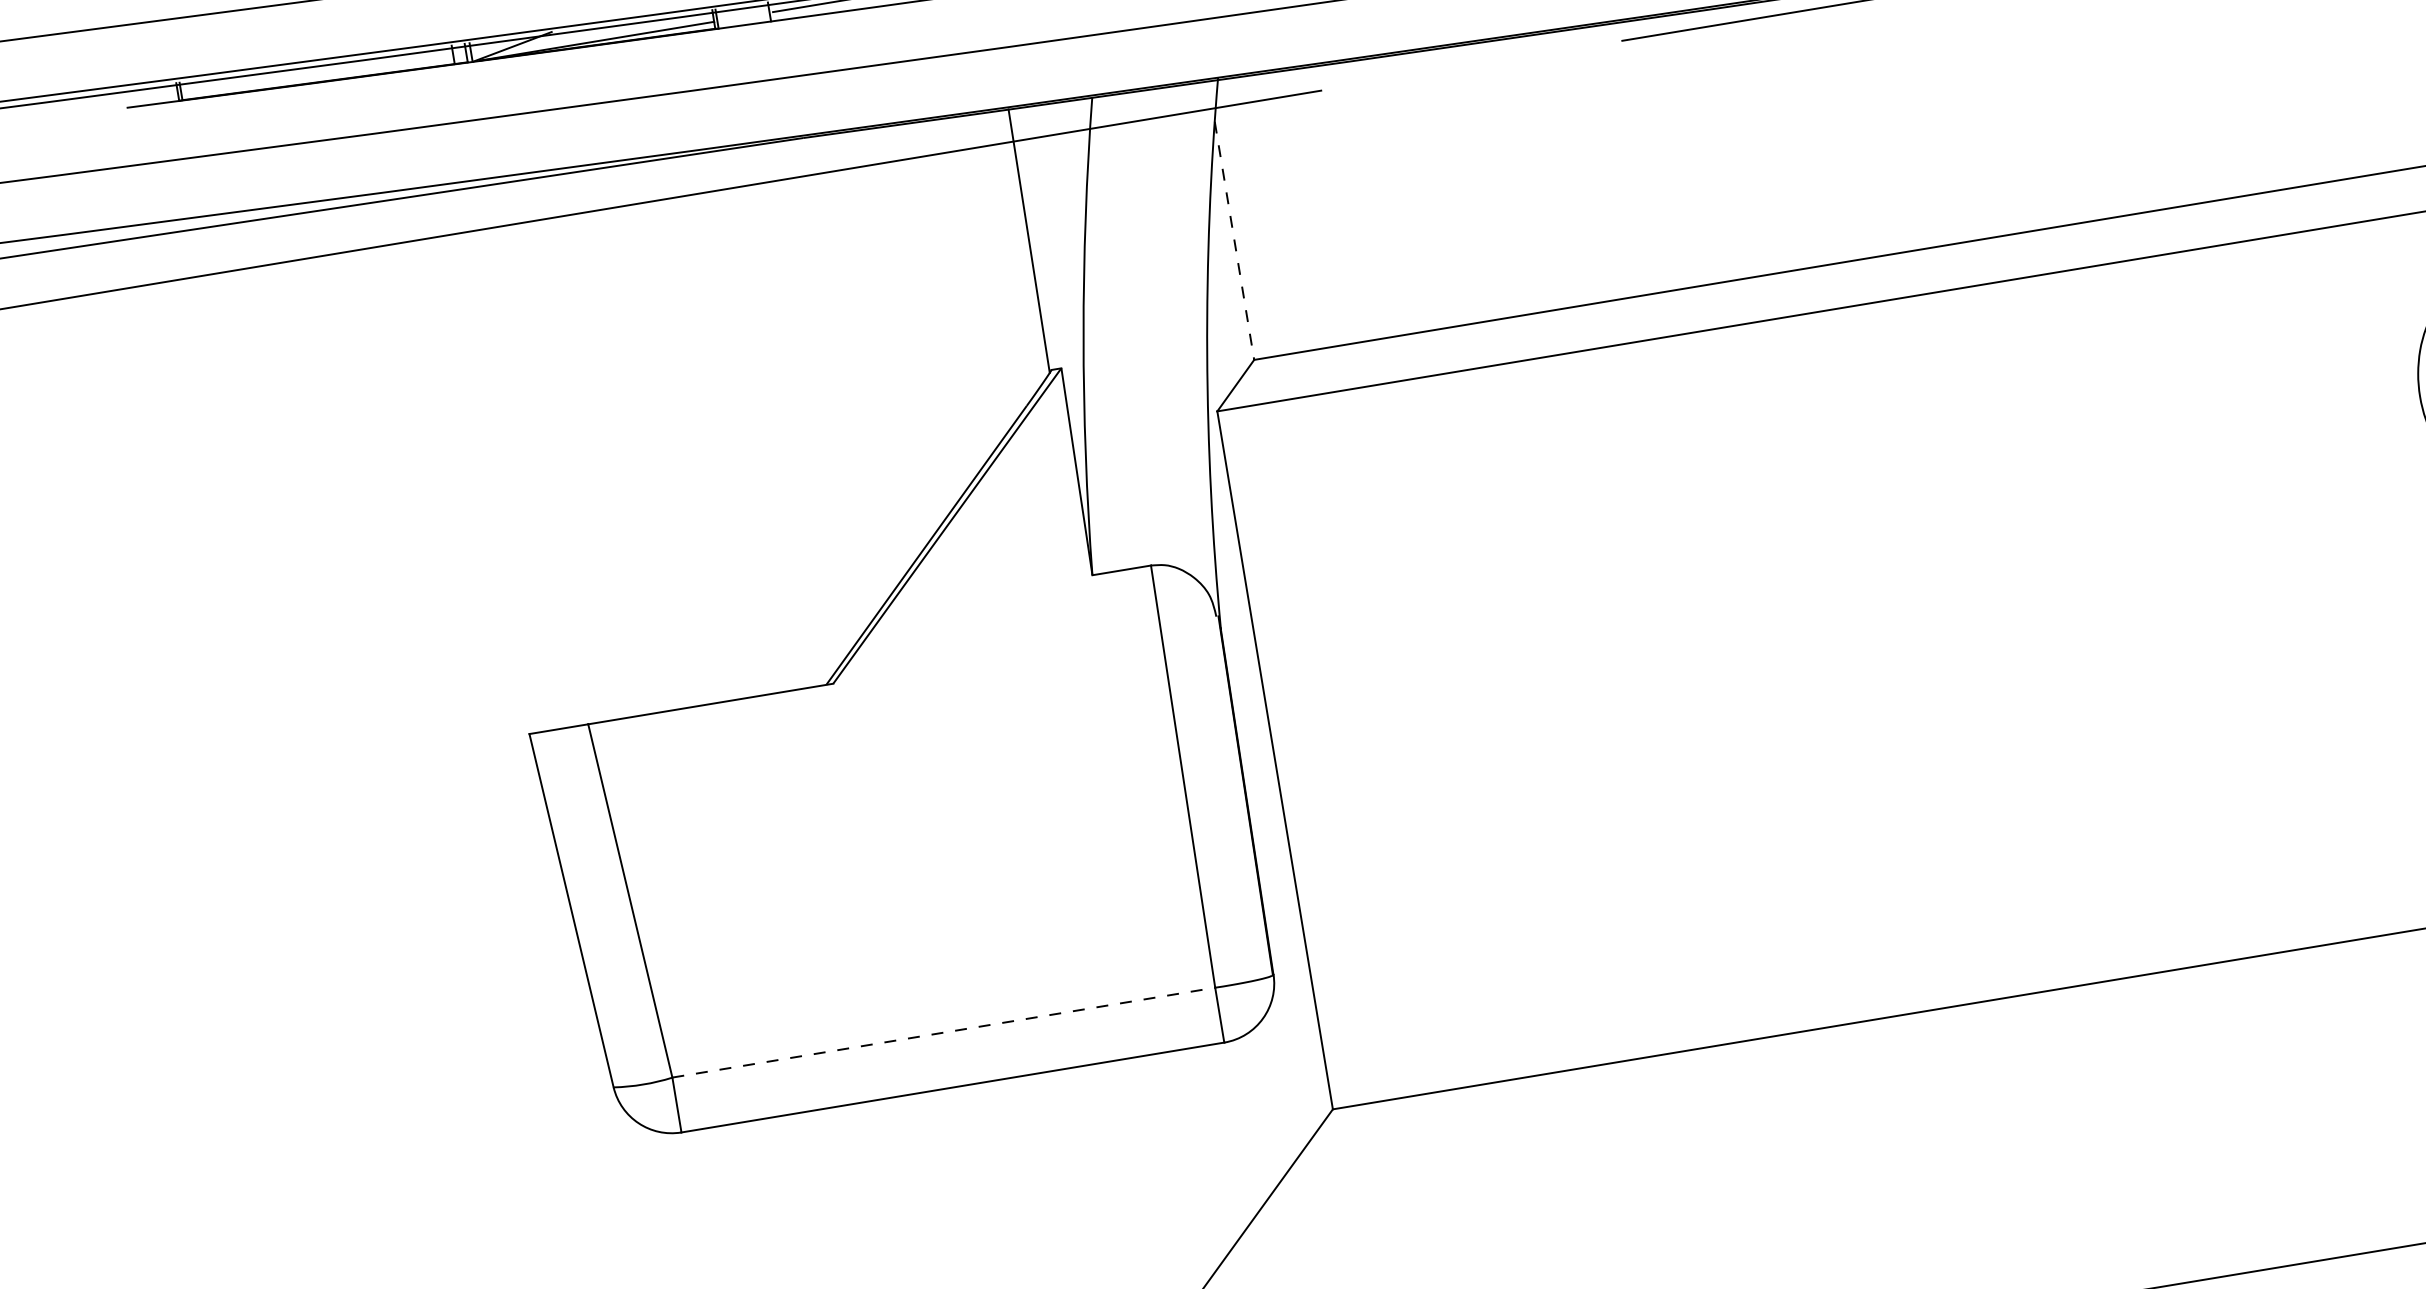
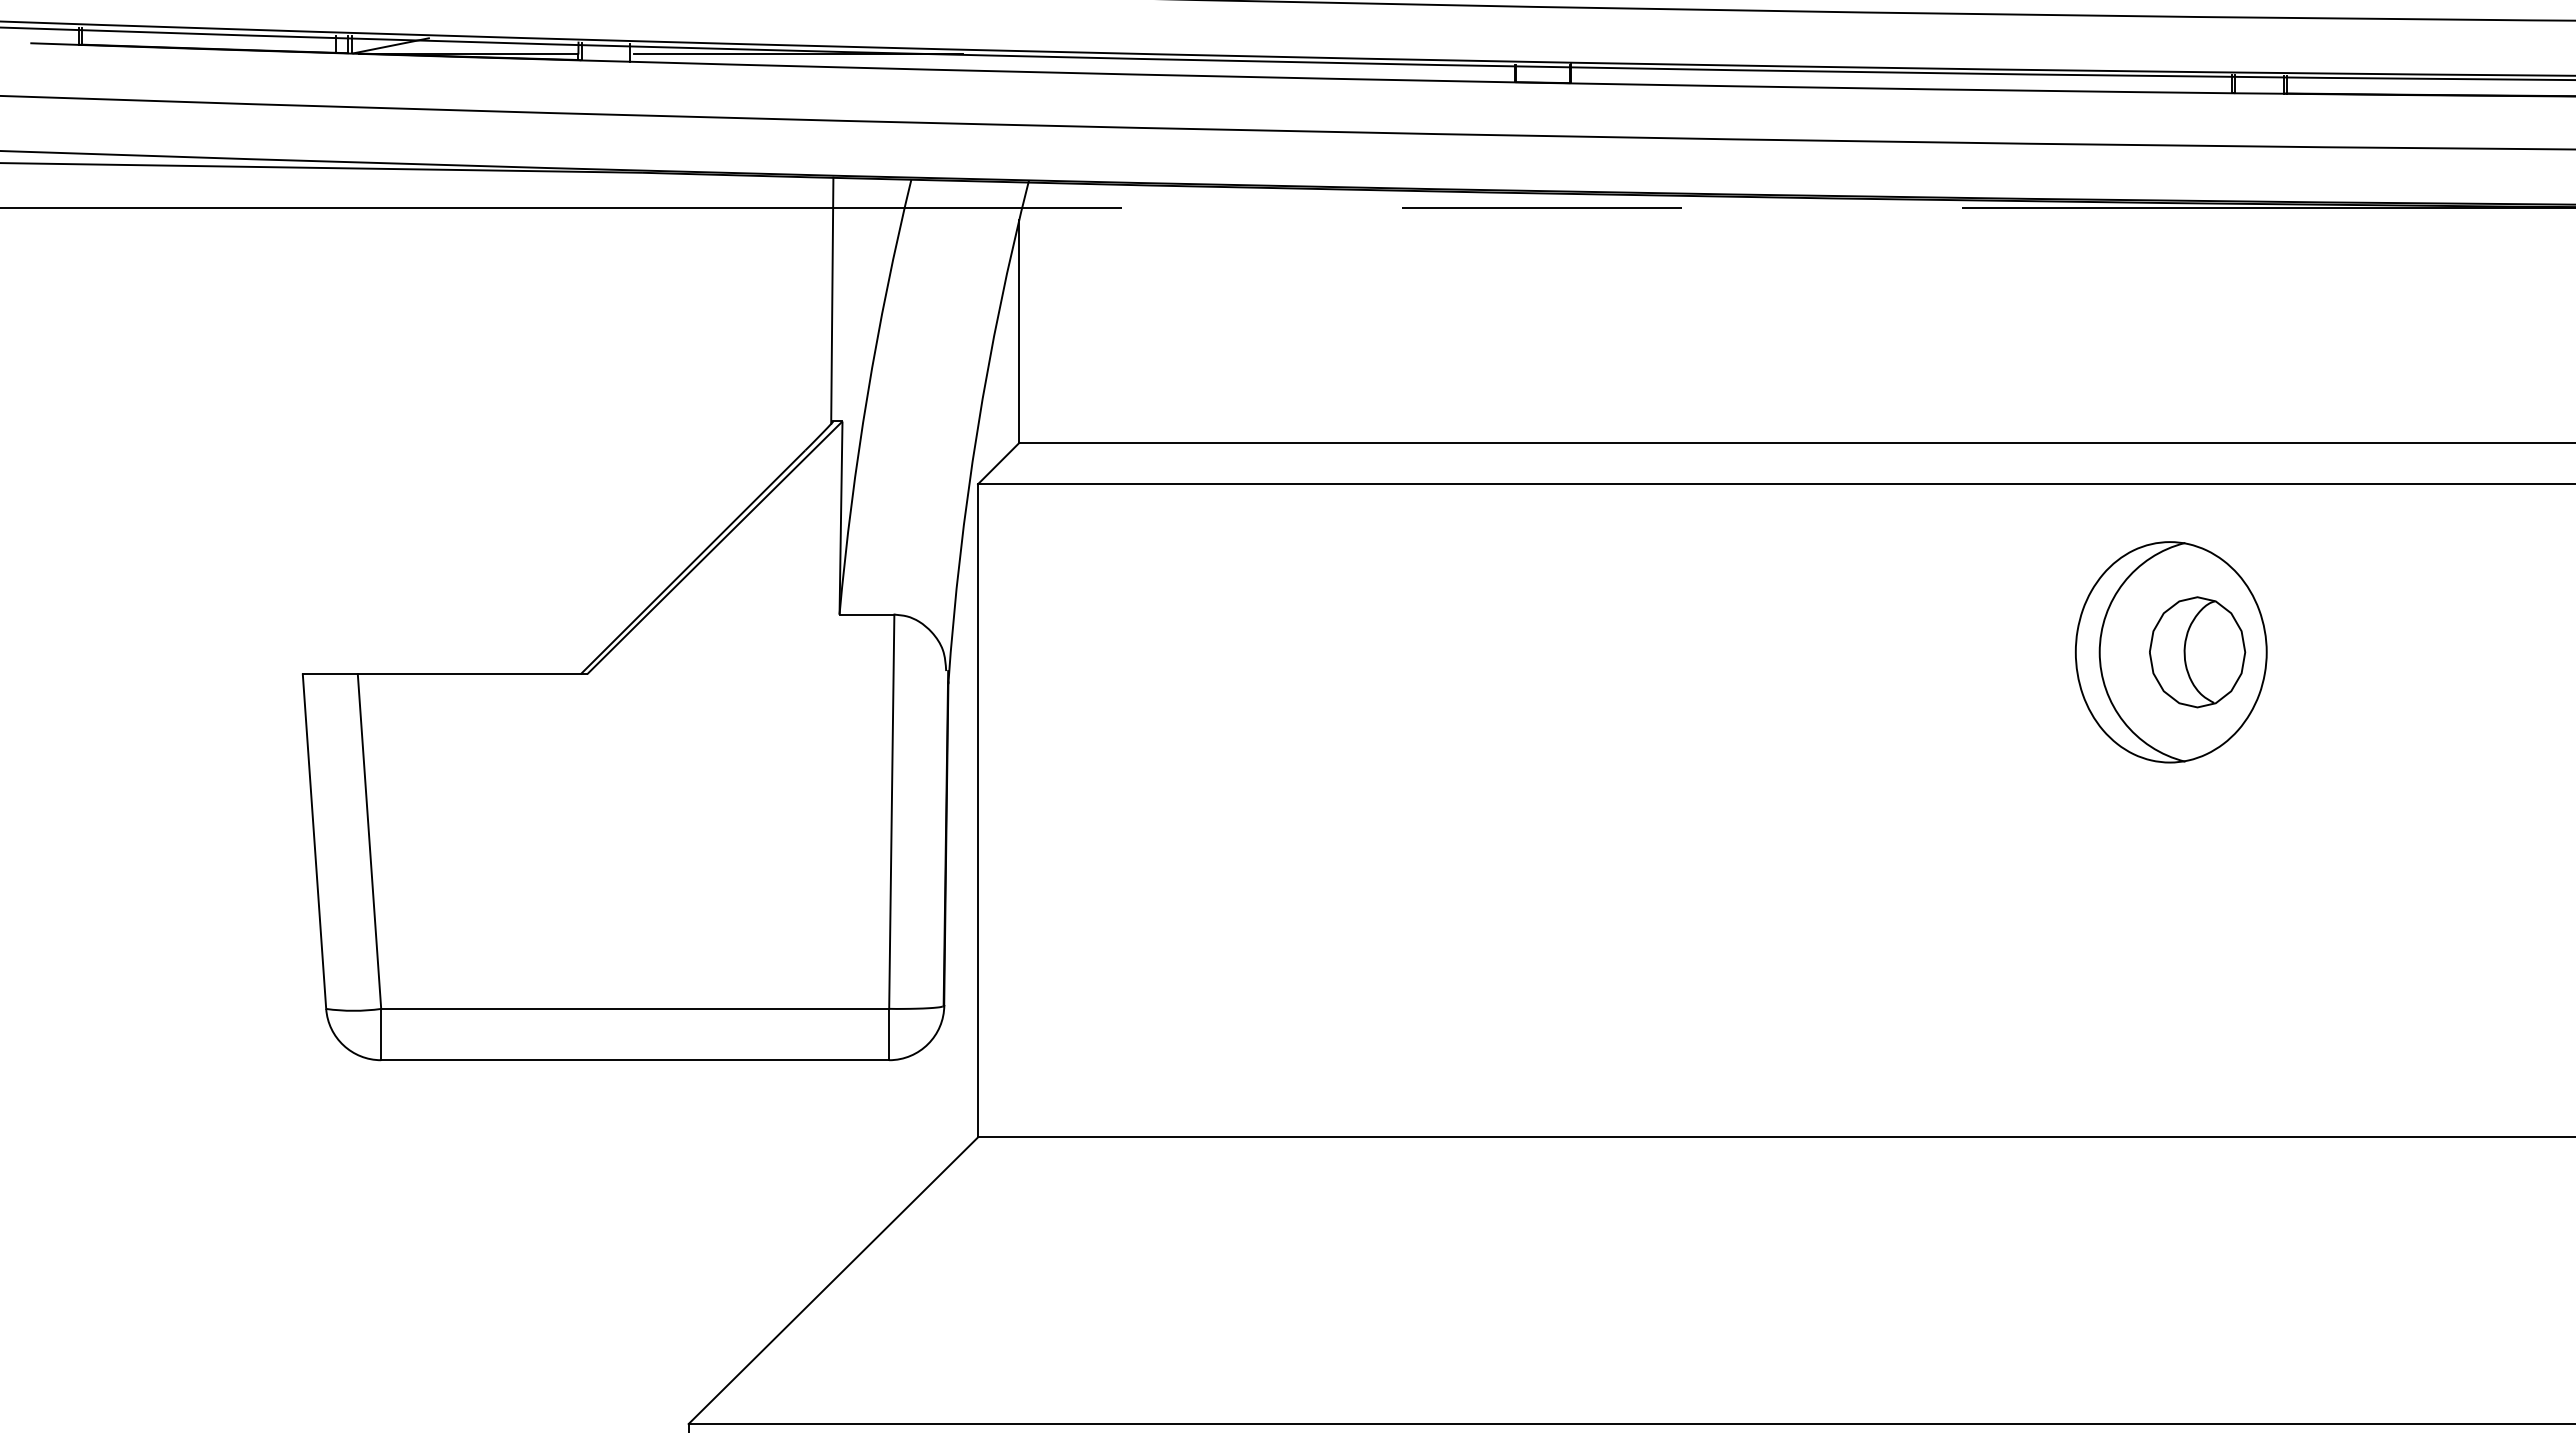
line: (1234, 240) -> (1019, 331), dashed -> solid
line: (944, 1032) -> (635, 1008), dashed -> solid

